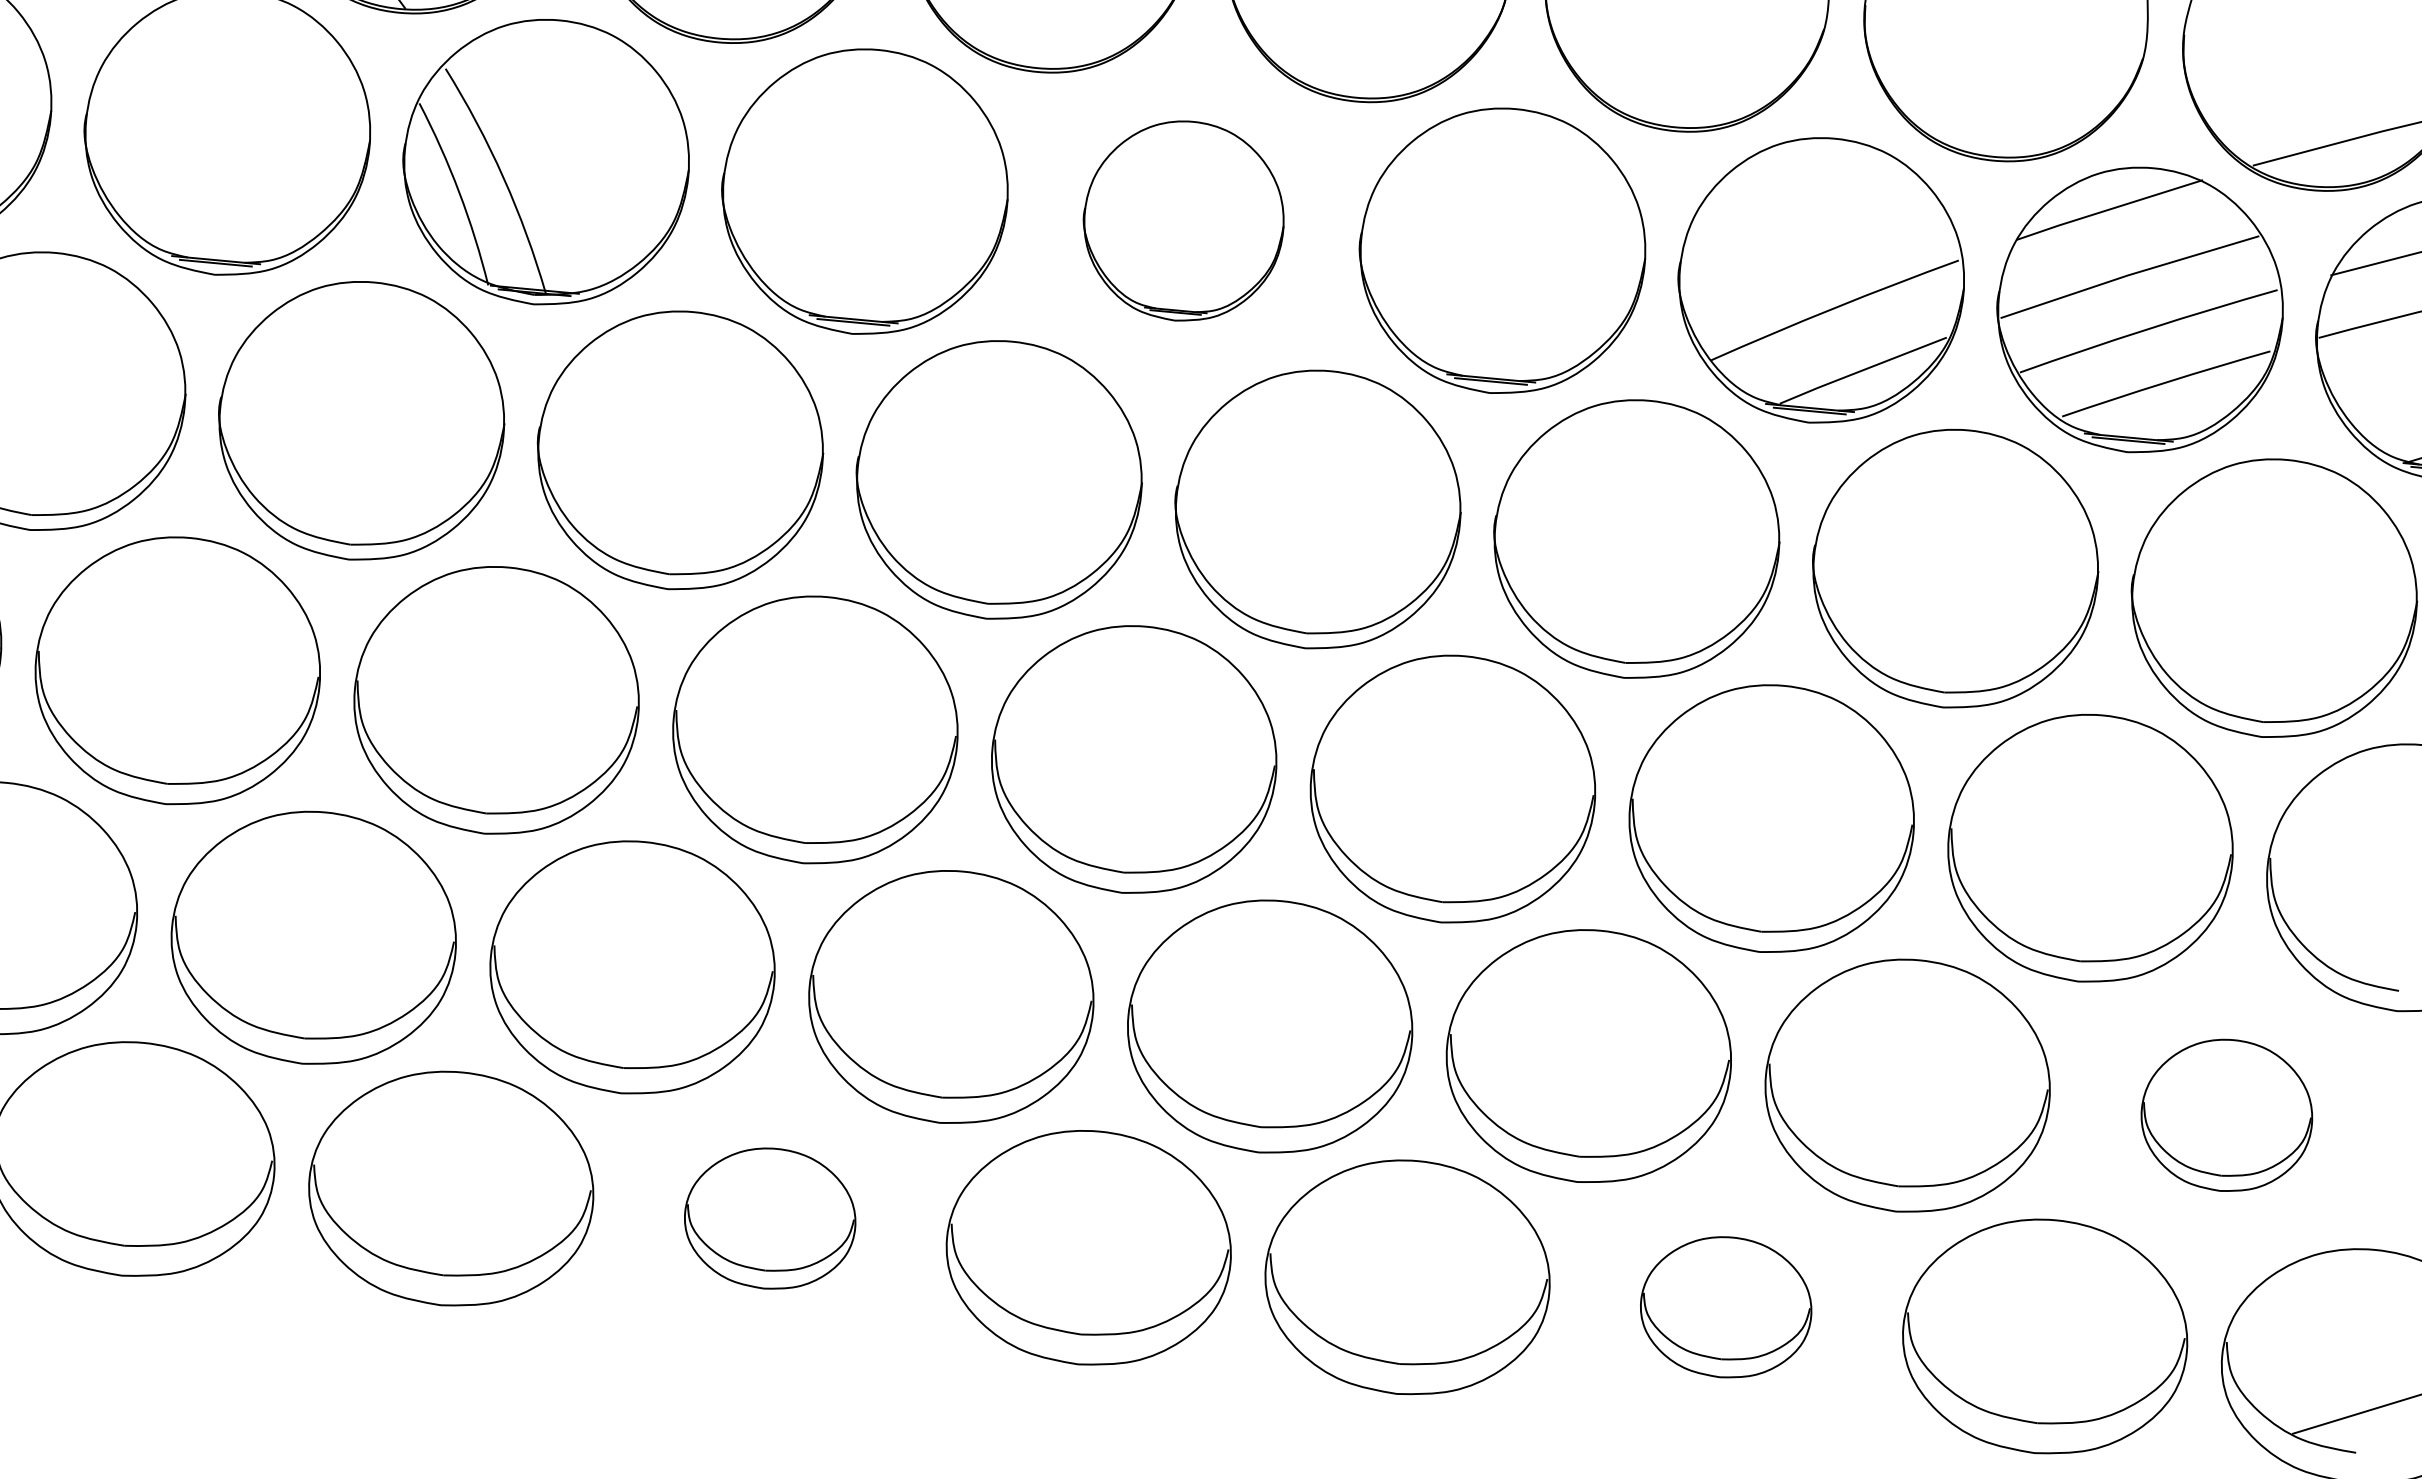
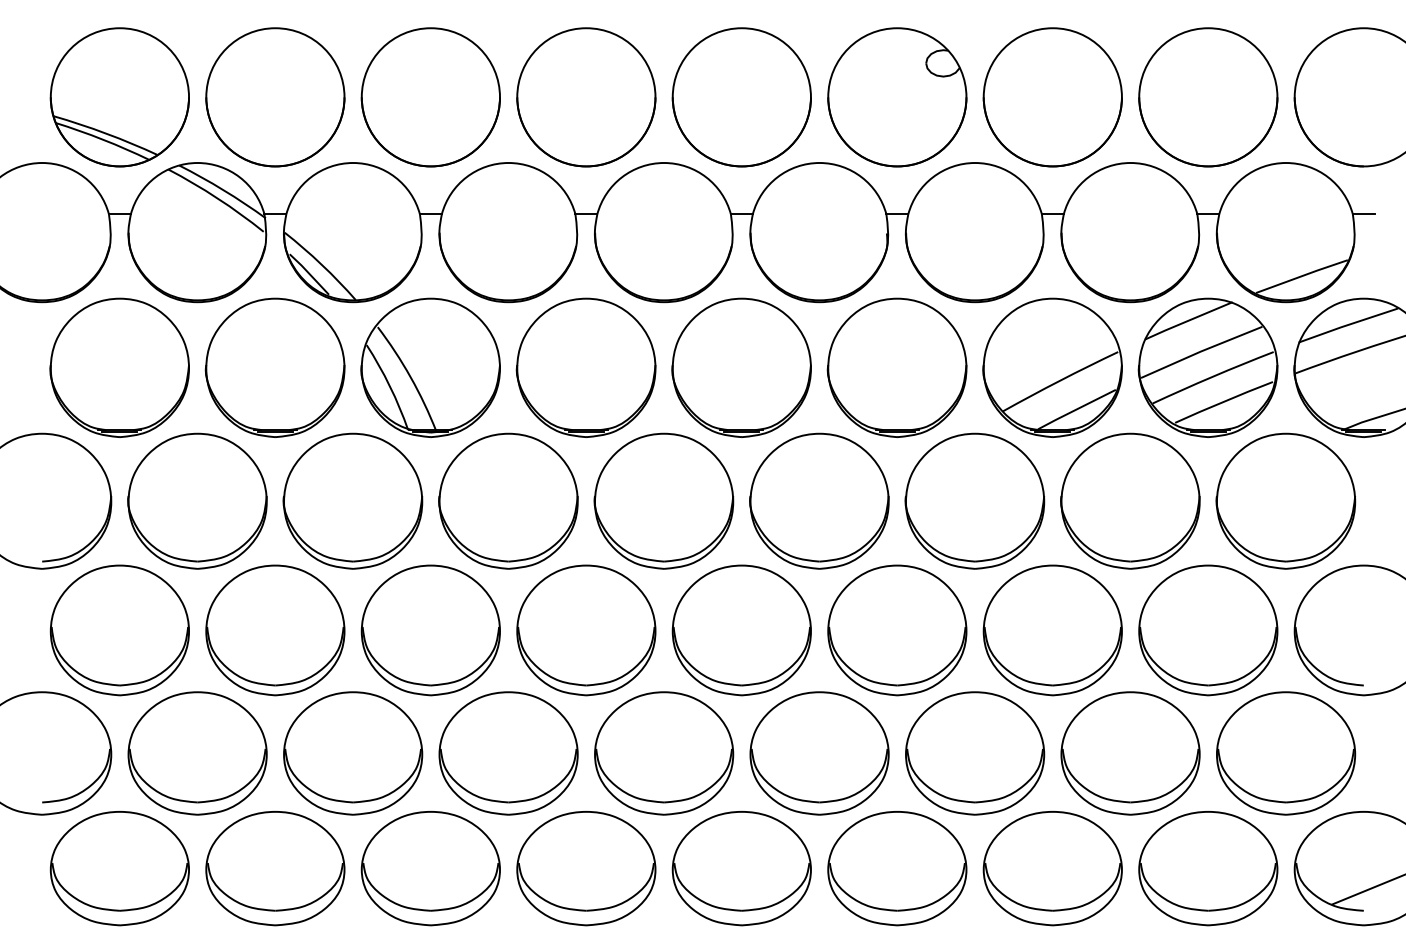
part: (1183, 220) -> (741, 367), size x1.43
part: (2227, 1115) -> (1286, 753), size x1.67
part: (770, 1218) -> (586, 868), size x1.67
part: (1725, 1306) -> (1052, 868), size x1.67

